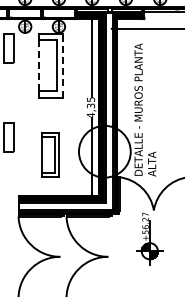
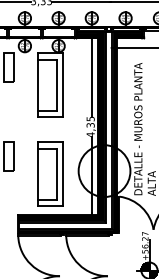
line: (38, 65) -> (38, 84), dashed -> solid
line: (63, 65) -> (63, 84), dashed -> solid
part: (50, 154) -> (50, 173), size x1.43

